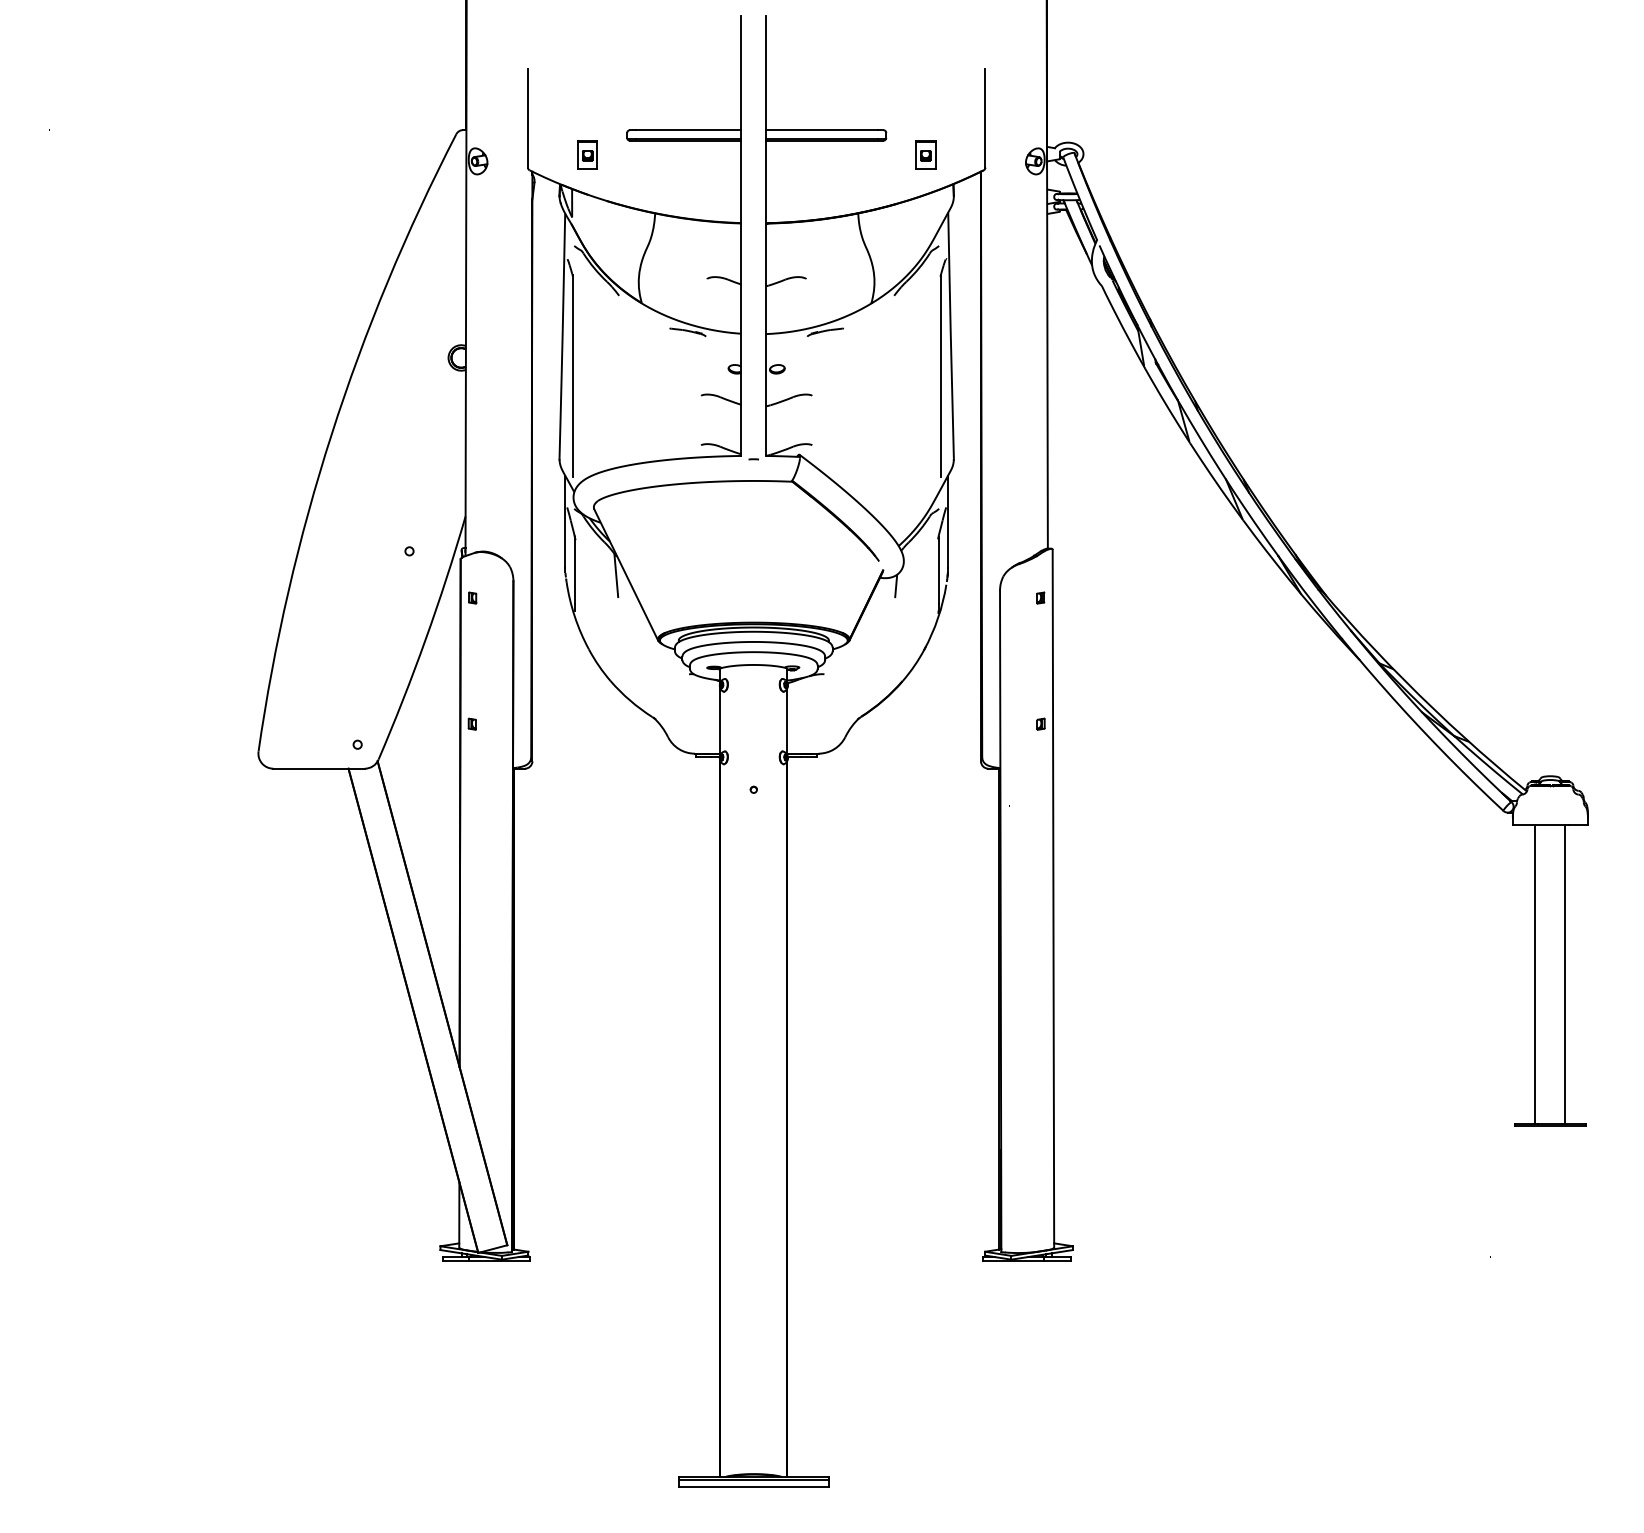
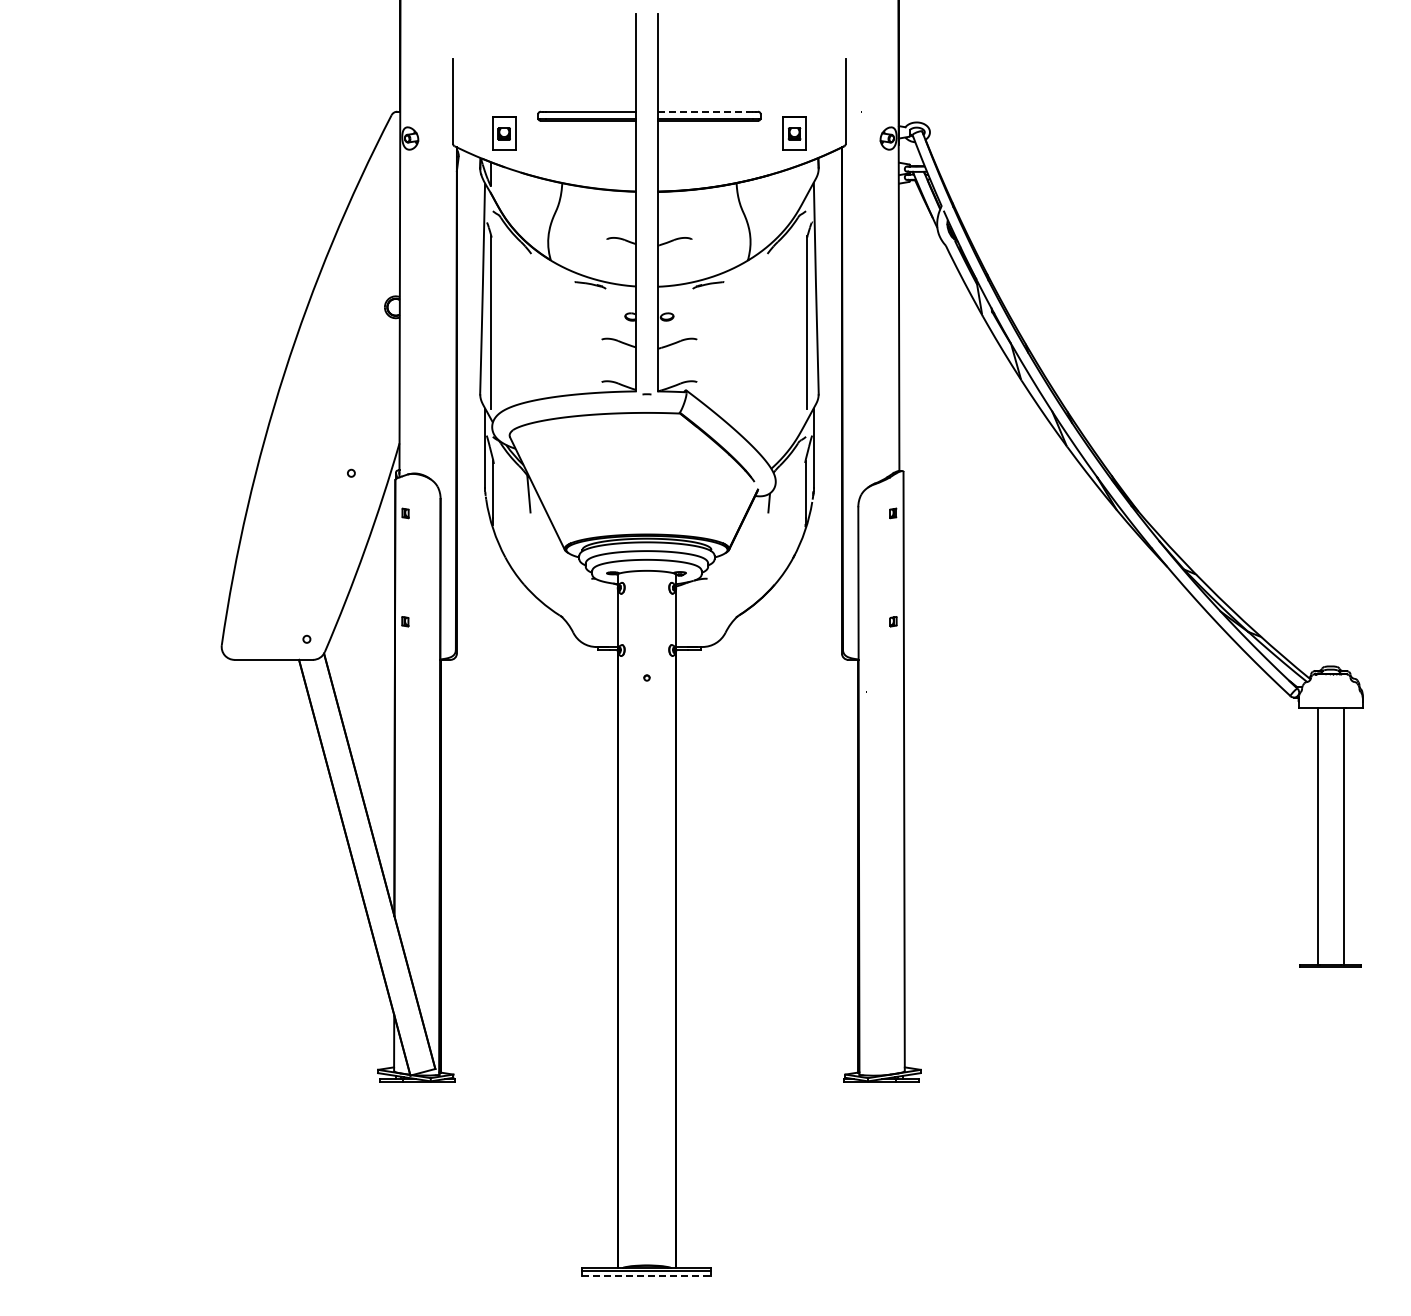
line: (822, 129) -> (705, 111), solid -> dashed
part: (587, 154) -> (504, 132), size x1.4
part: (925, 154) -> (794, 132), size x1.4
line: (754, 1486) -> (647, 1276), solid -> dashed

